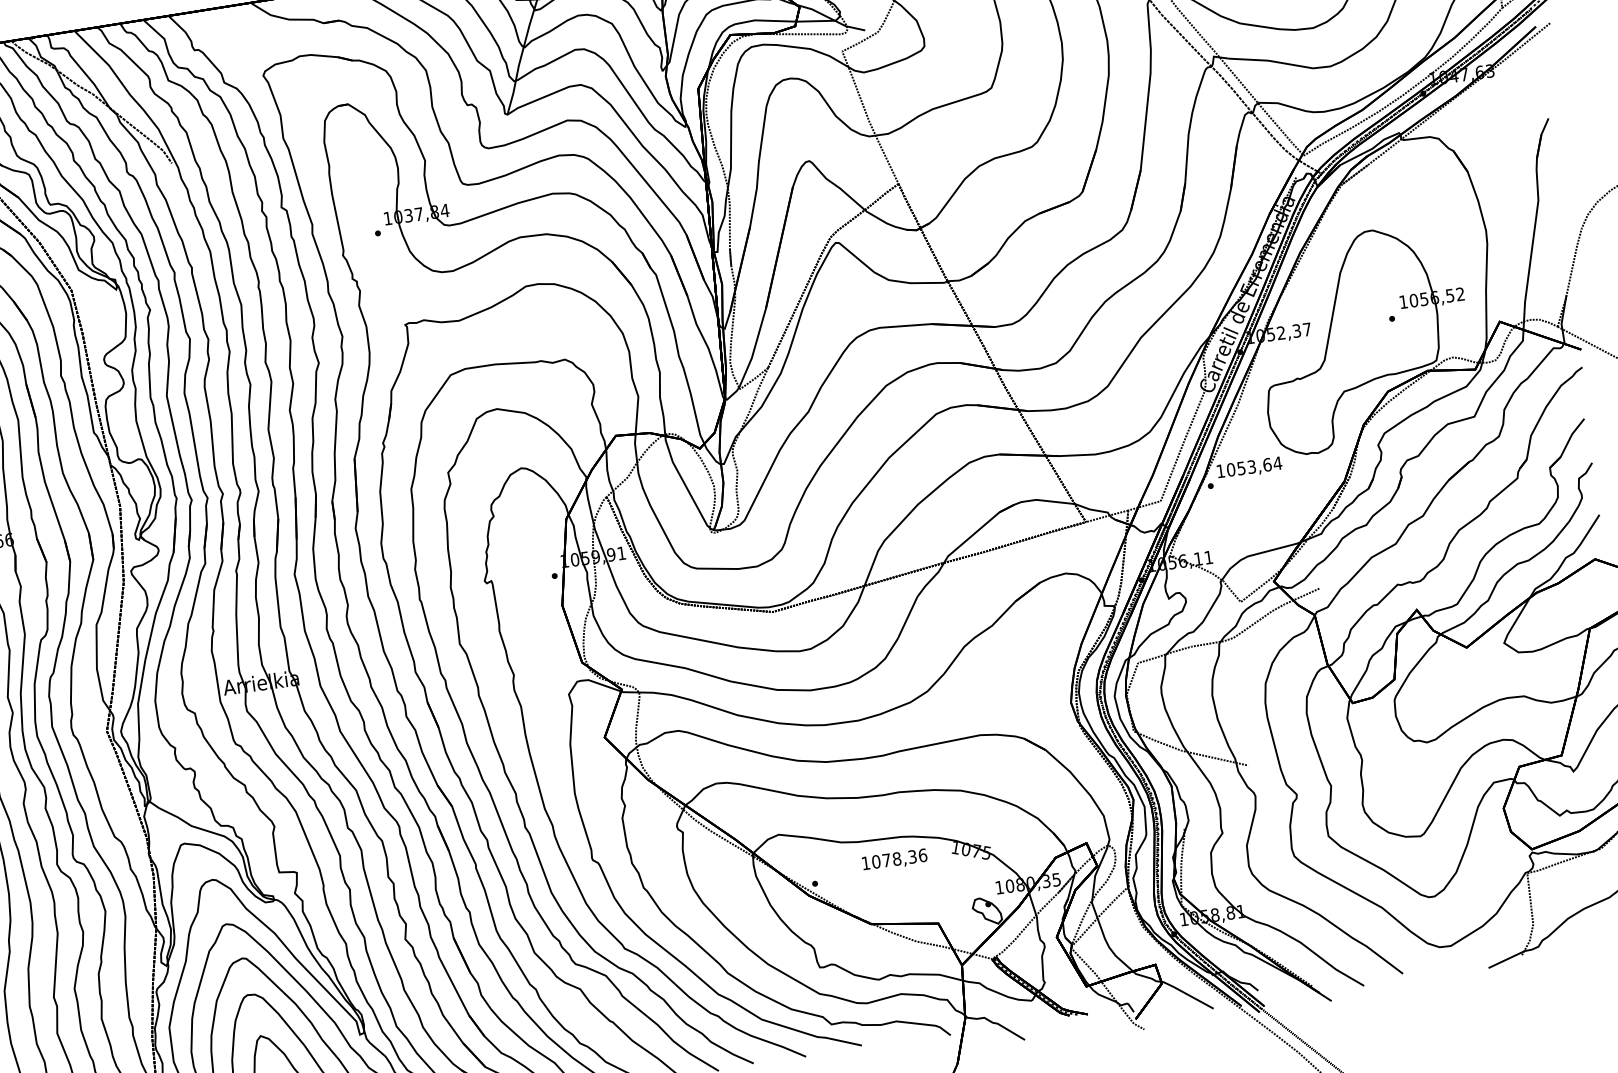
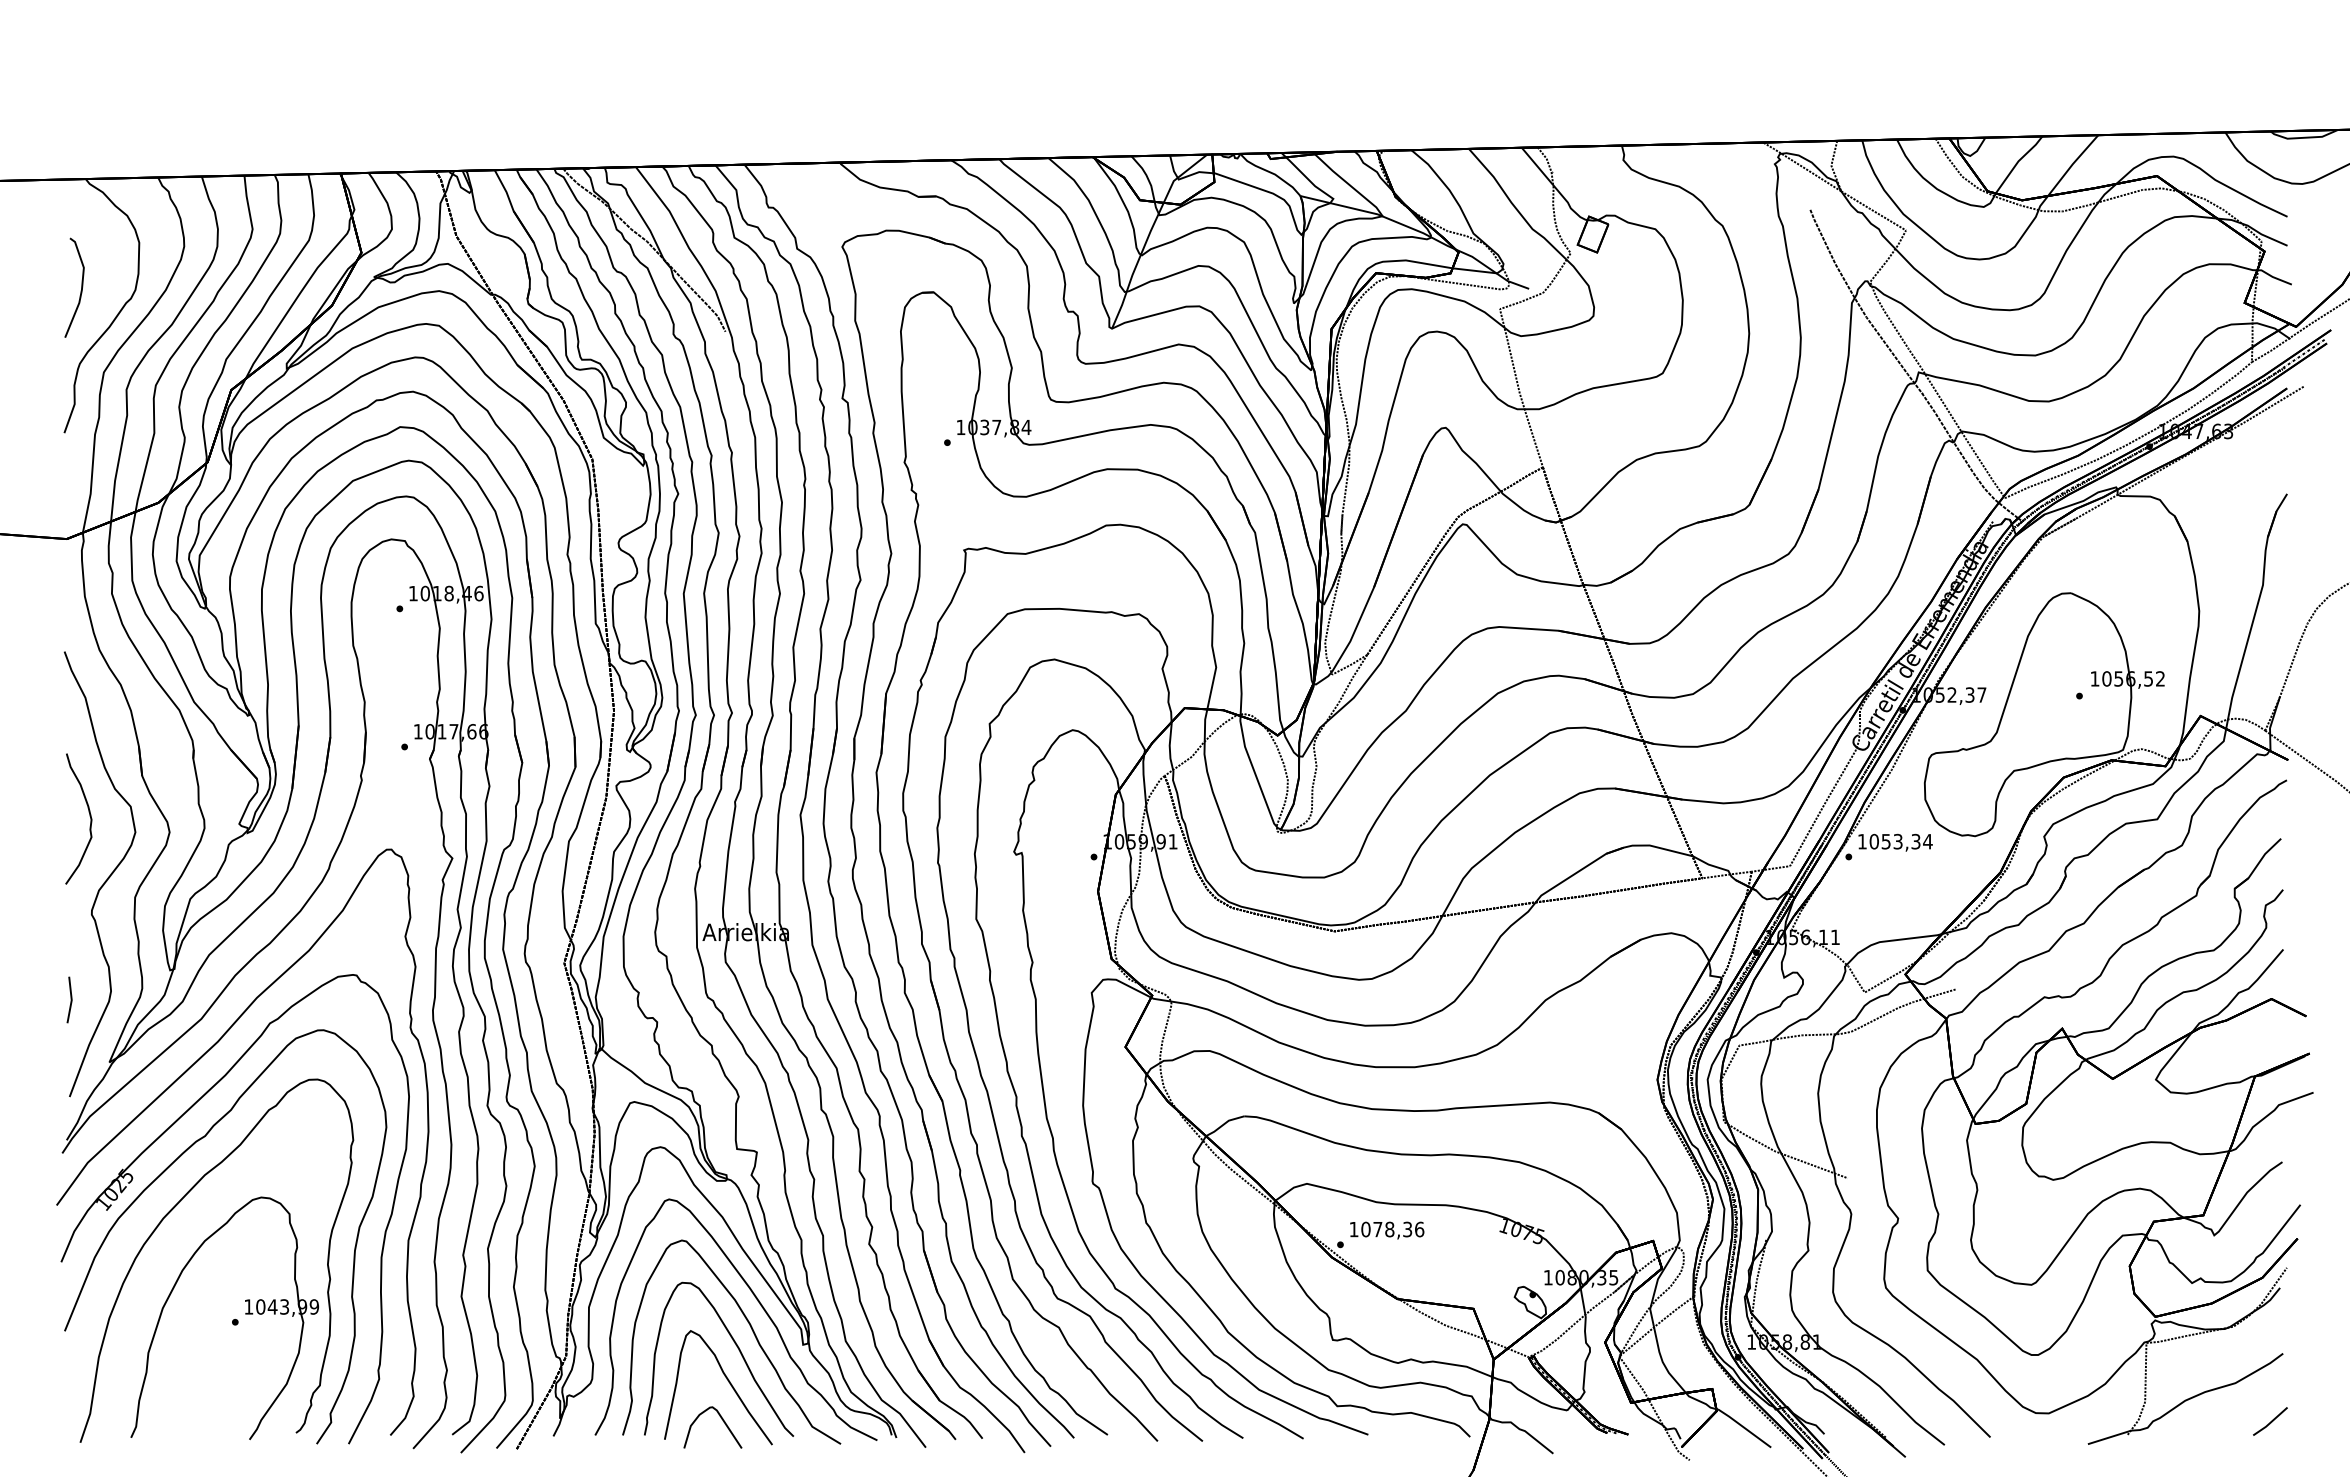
text: (1266, 464) -> (1915, 841), 1053,64 -> 1053,34
text: (895, 860) -> (1387, 1230), moved

